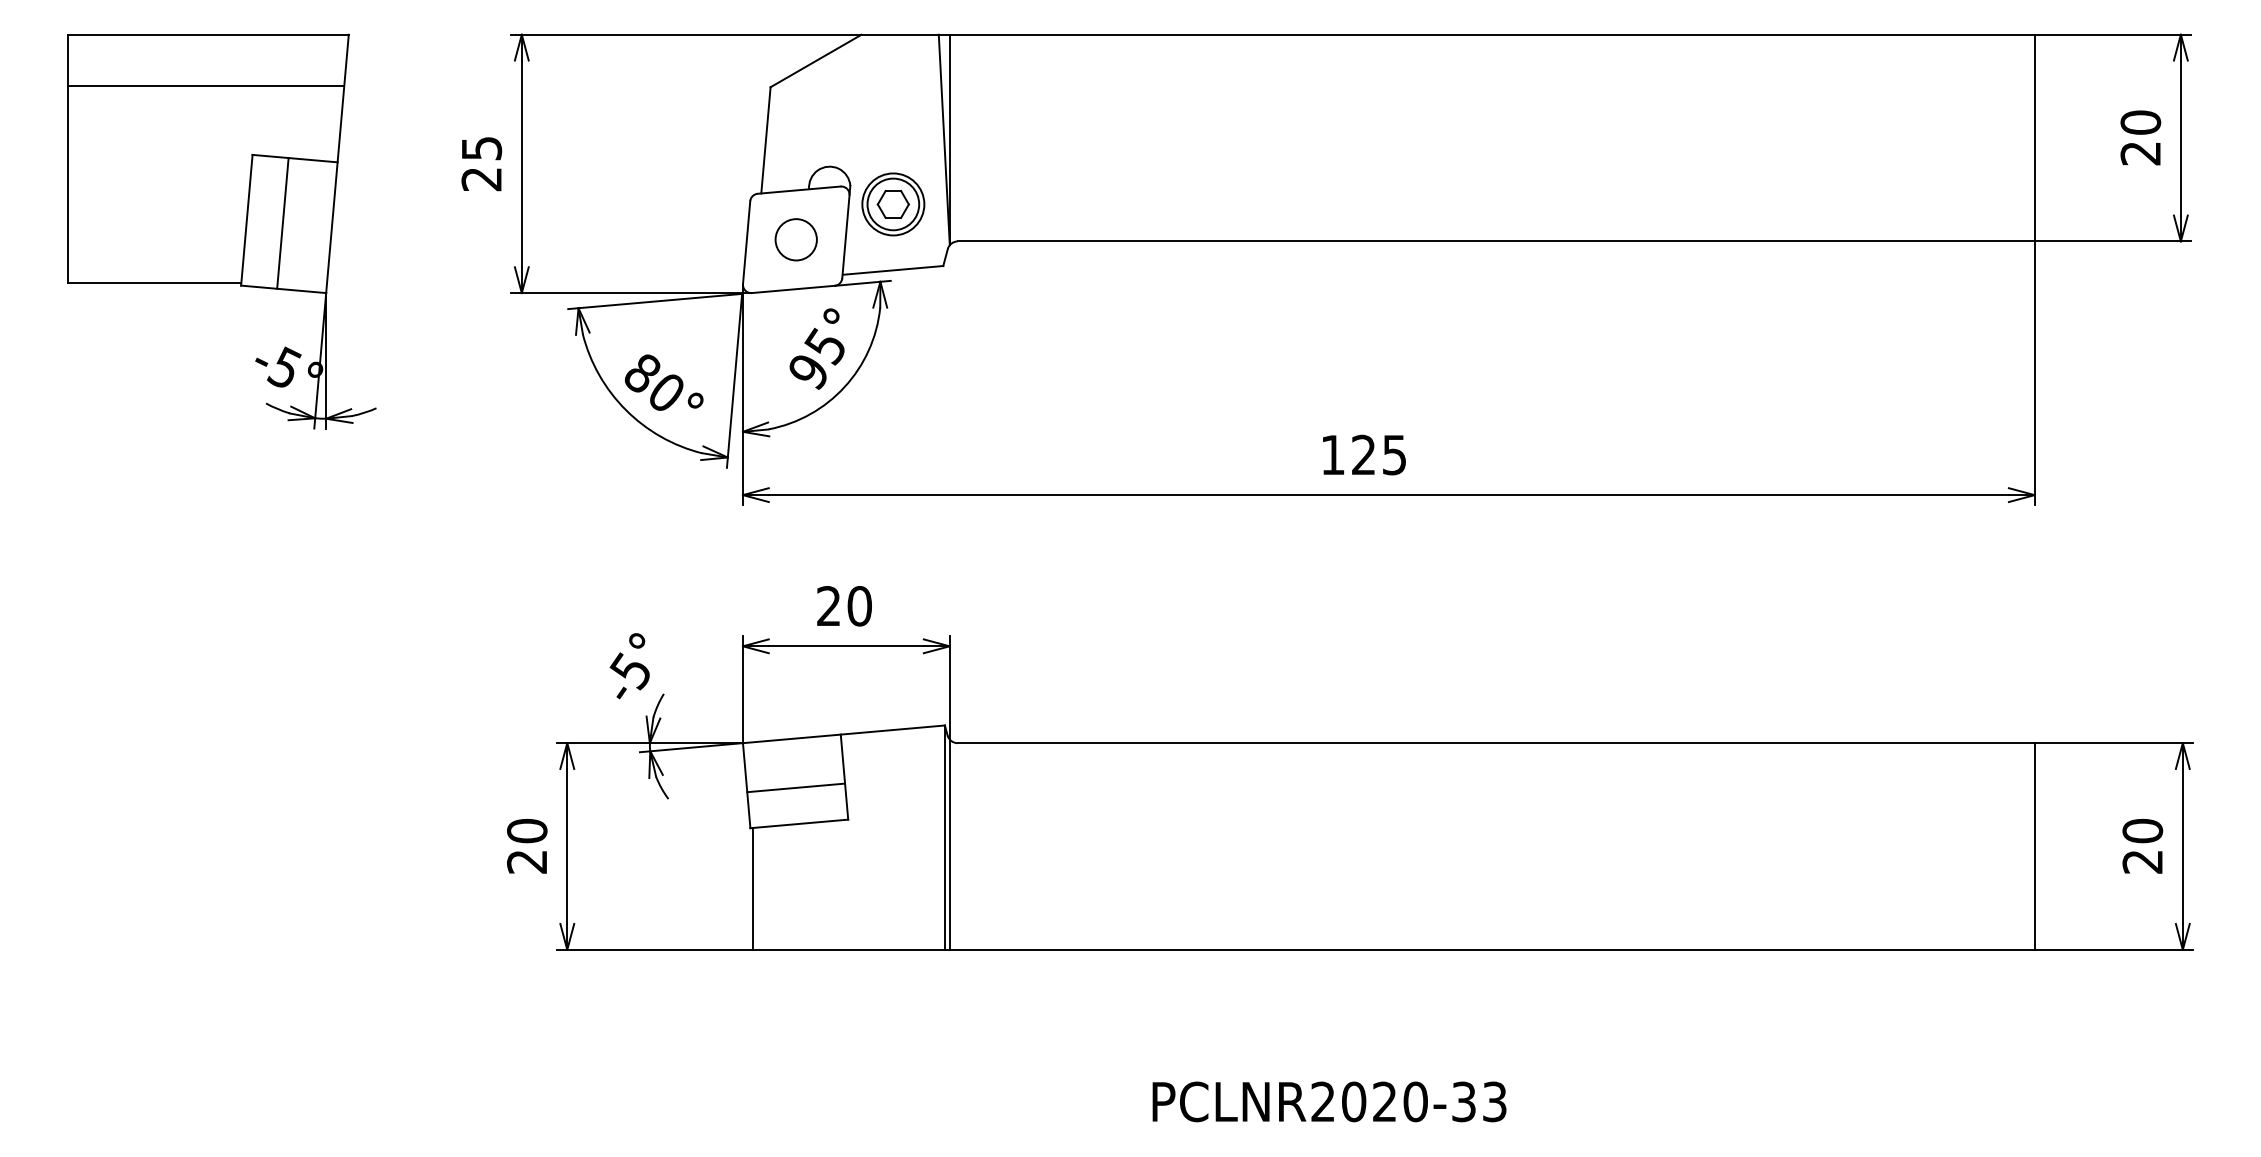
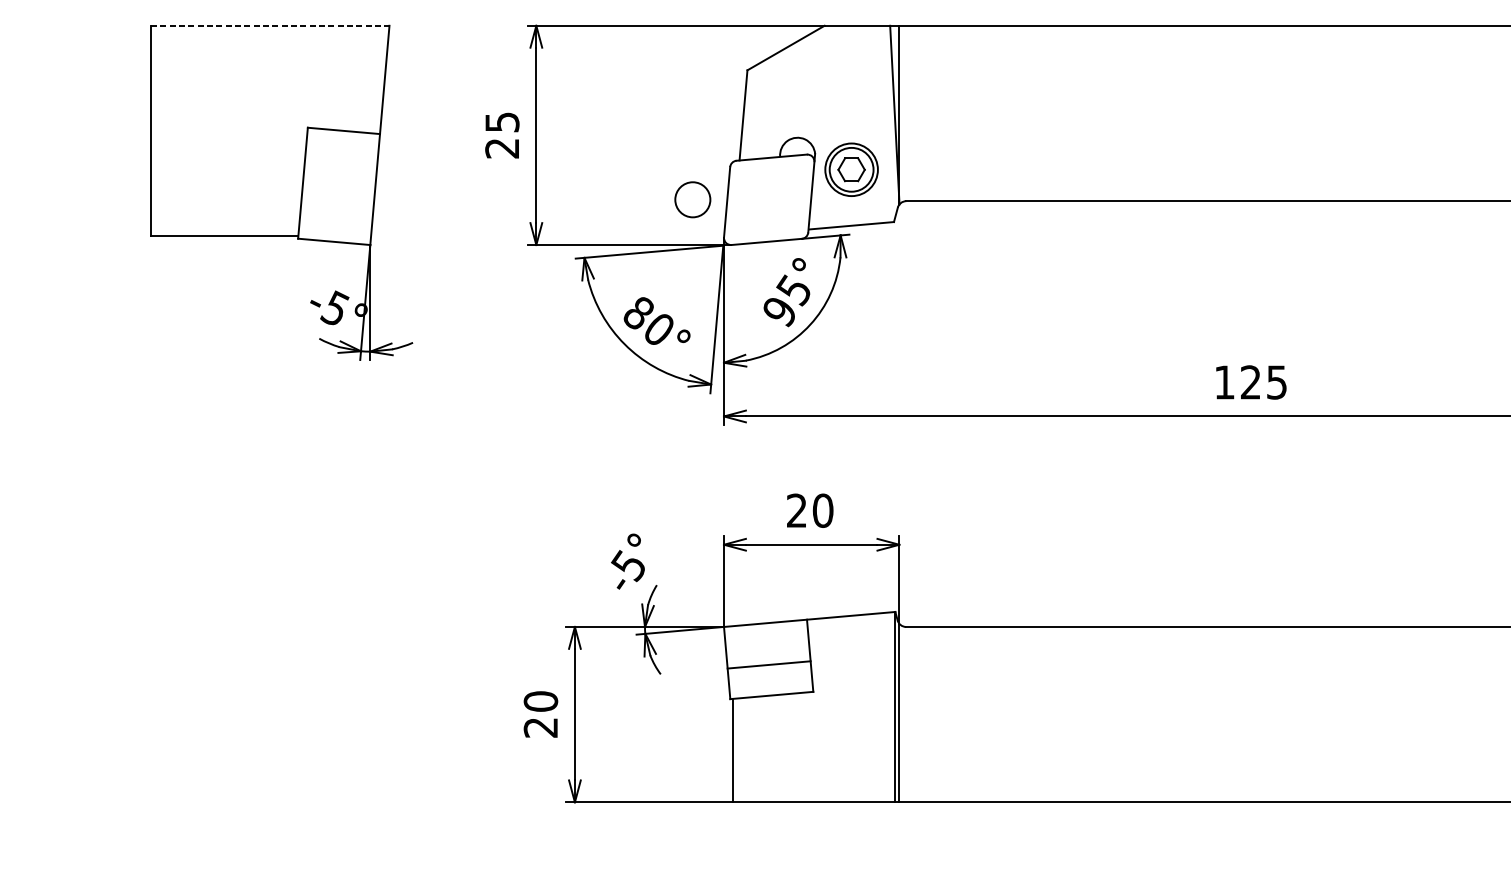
line: (208, 34) -> (270, 25), solid -> dashed
line: (205, 86) -> (267, 69), removed
line: (282, 223) -> (333, 185), removed
circle: (795, 239) -> (692, 199), moved

